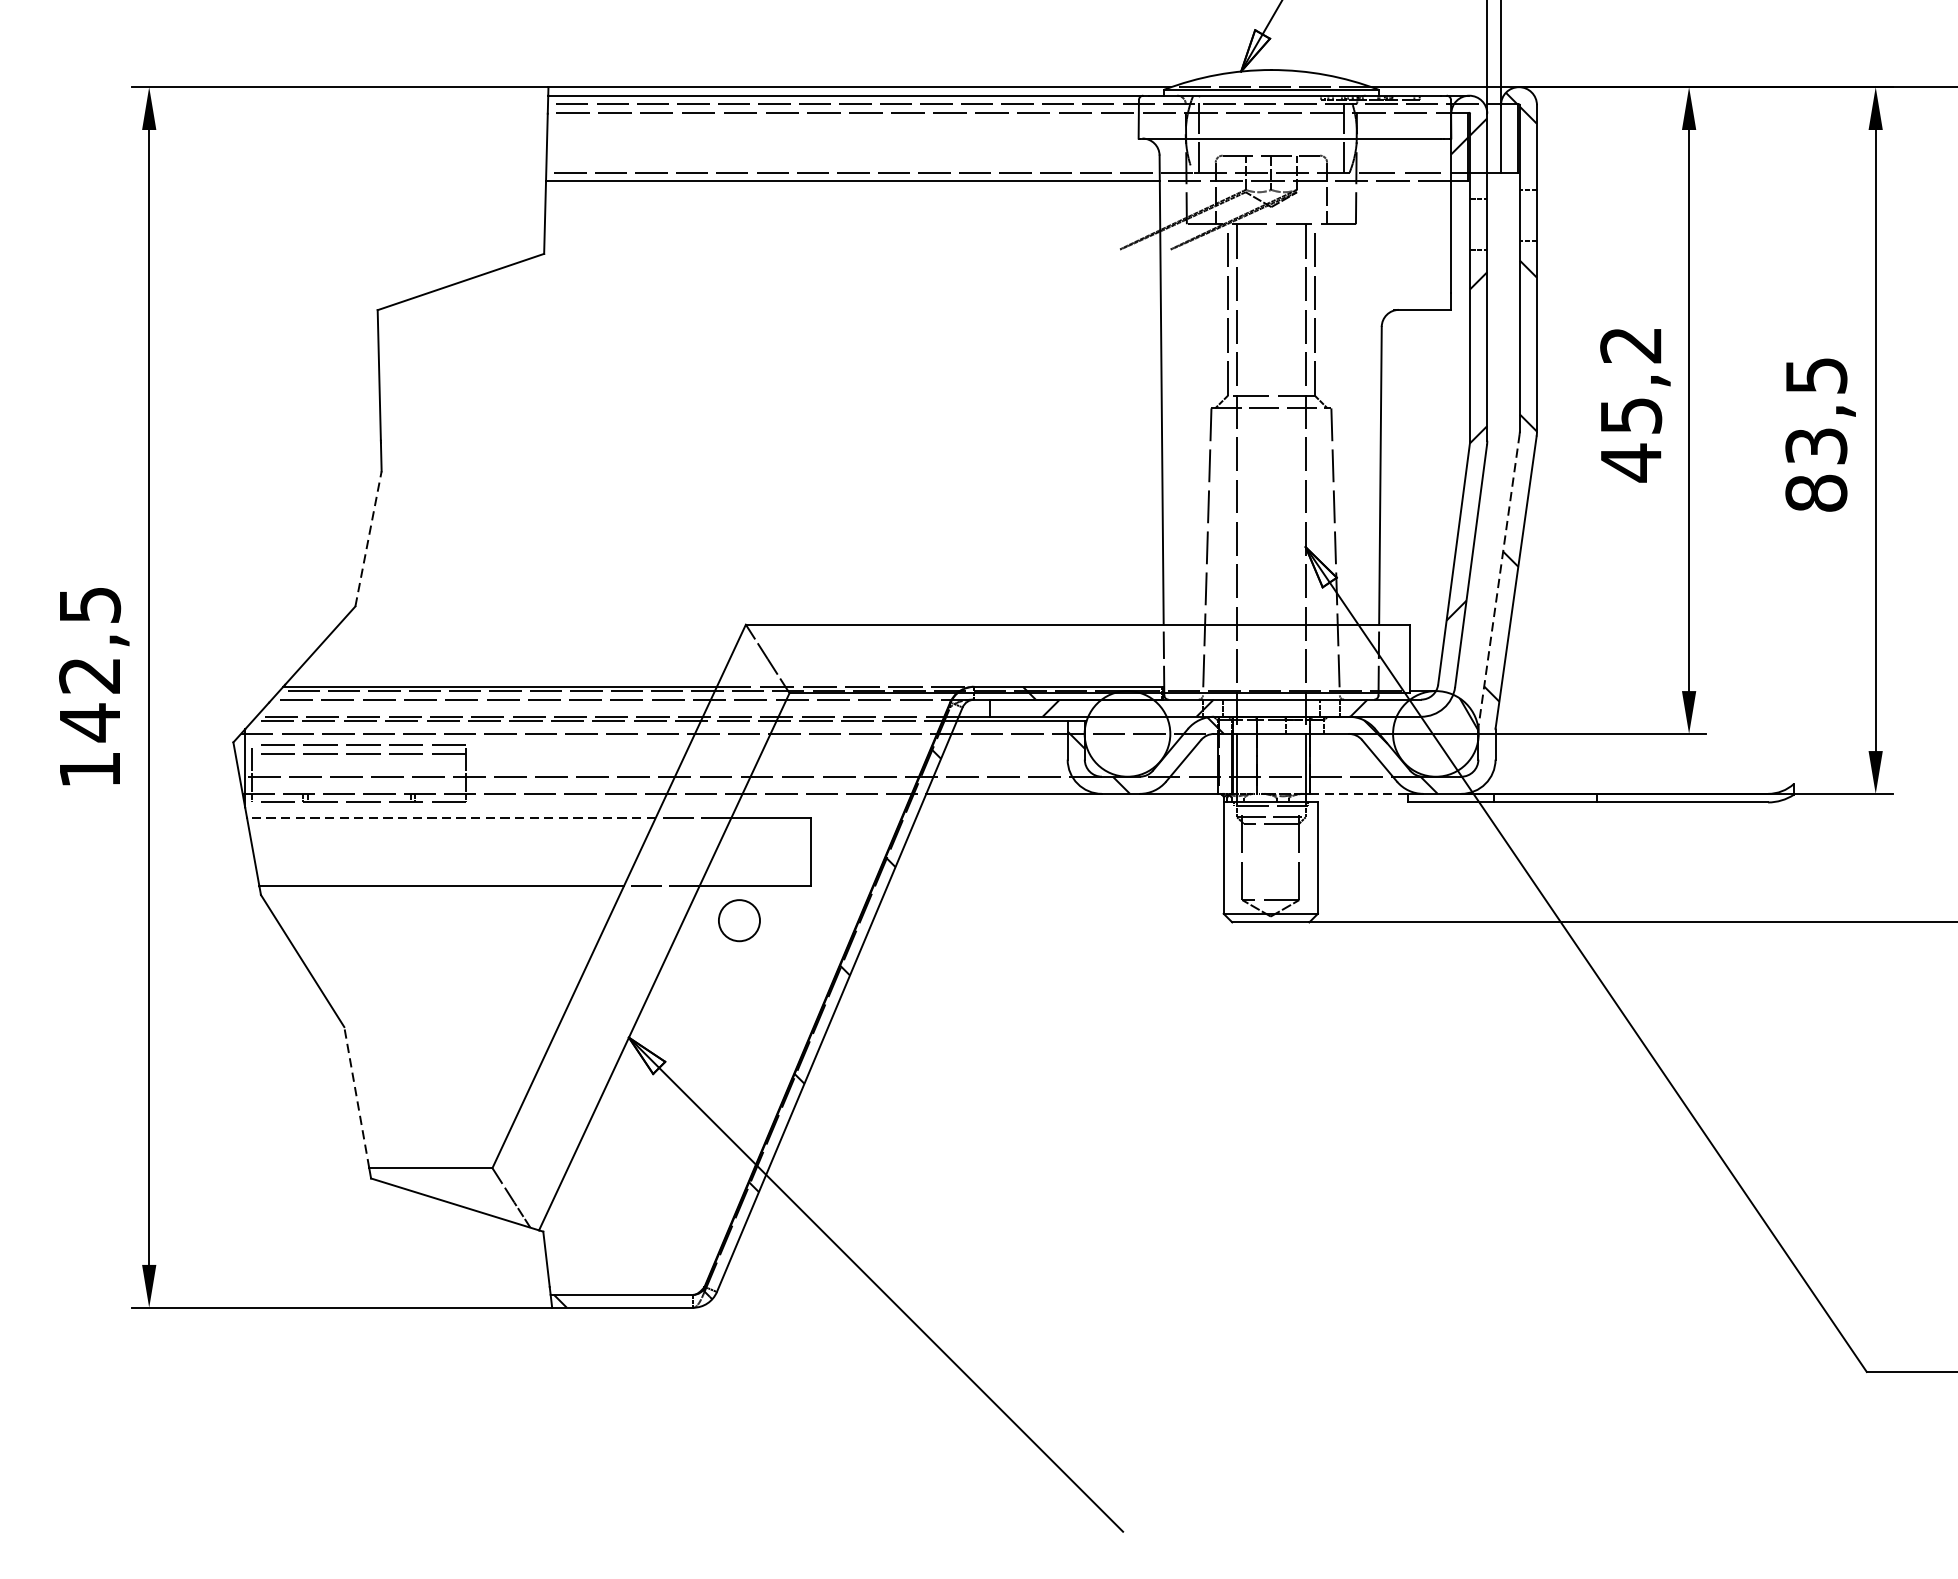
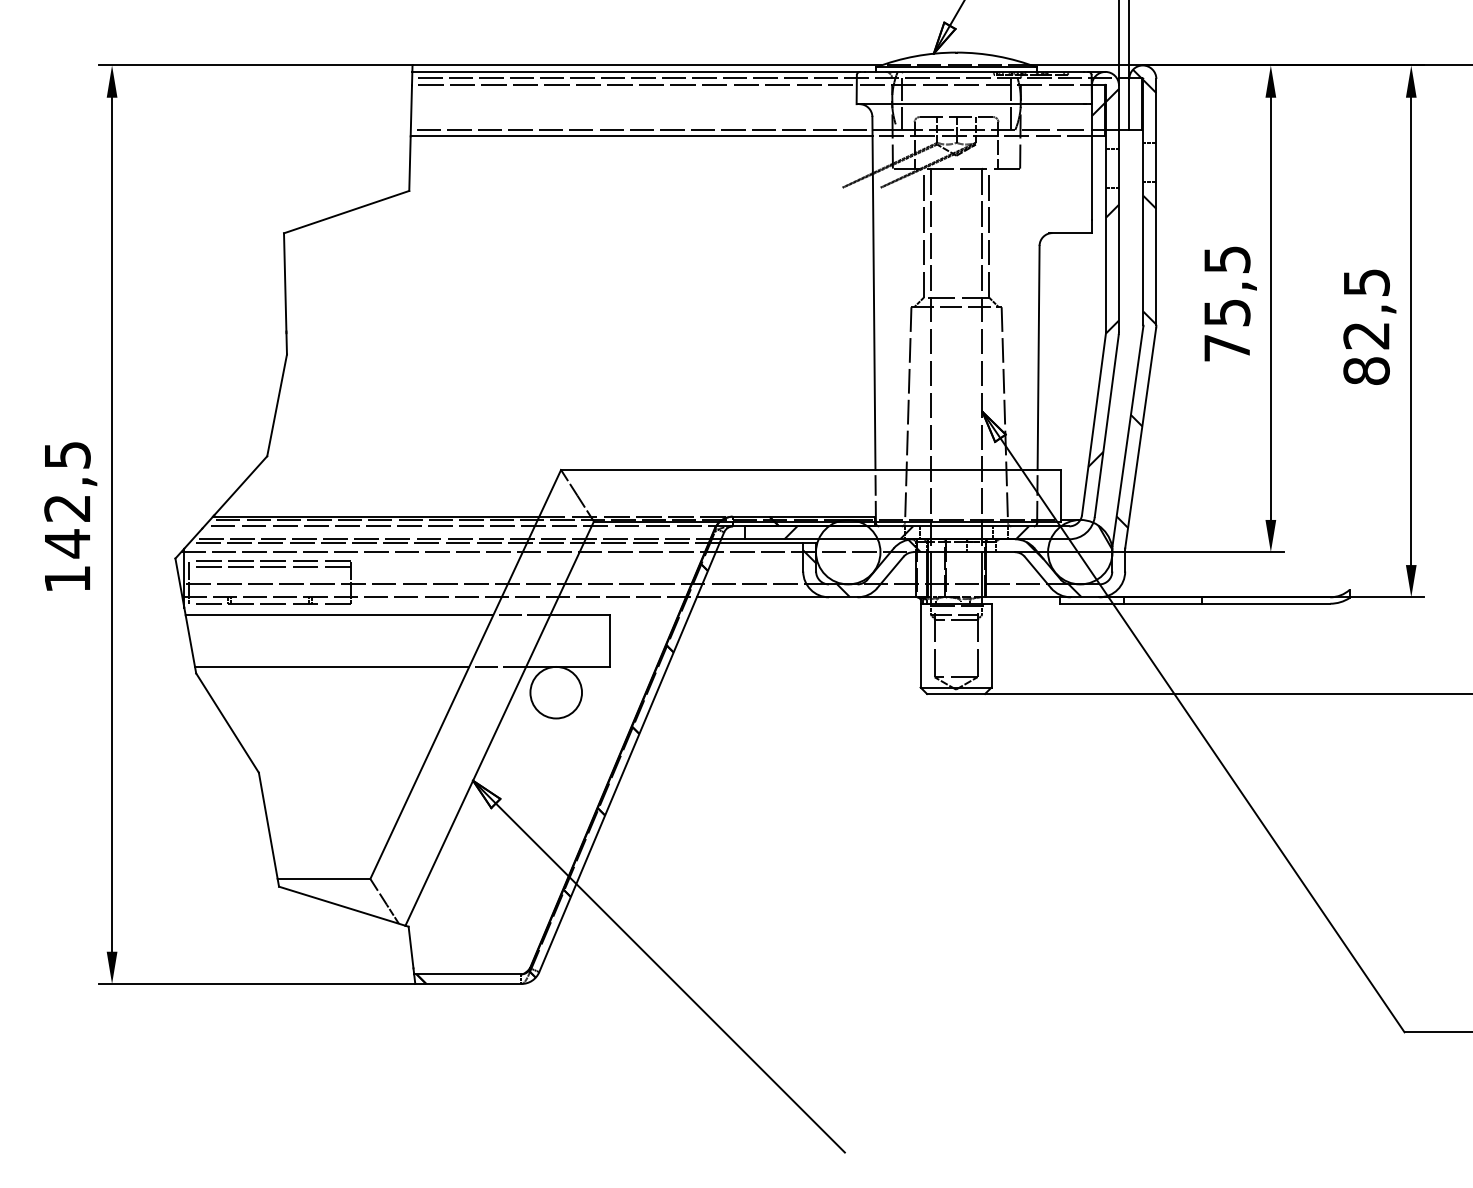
text: (1630, 404) -> (1226, 304), 45,2 -> 75,5
text: (1816, 445) -> (1366, 335), 83,5 -> 82,5
line: (369, 539) -> (277, 405), dashed -> solid
line: (1498, 580) -> (1127, 436), dashed -> solid
line: (1360, 794) -> (1023, 597), dashed -> solid
line: (451, 818) -> (339, 615), dashed -> solid
circle: (739, 920) -> (556, 692), size x1.67
hatch: (794, 996) -> (597, 749), added
line: (357, 1097) -> (268, 825), dashed -> solid

